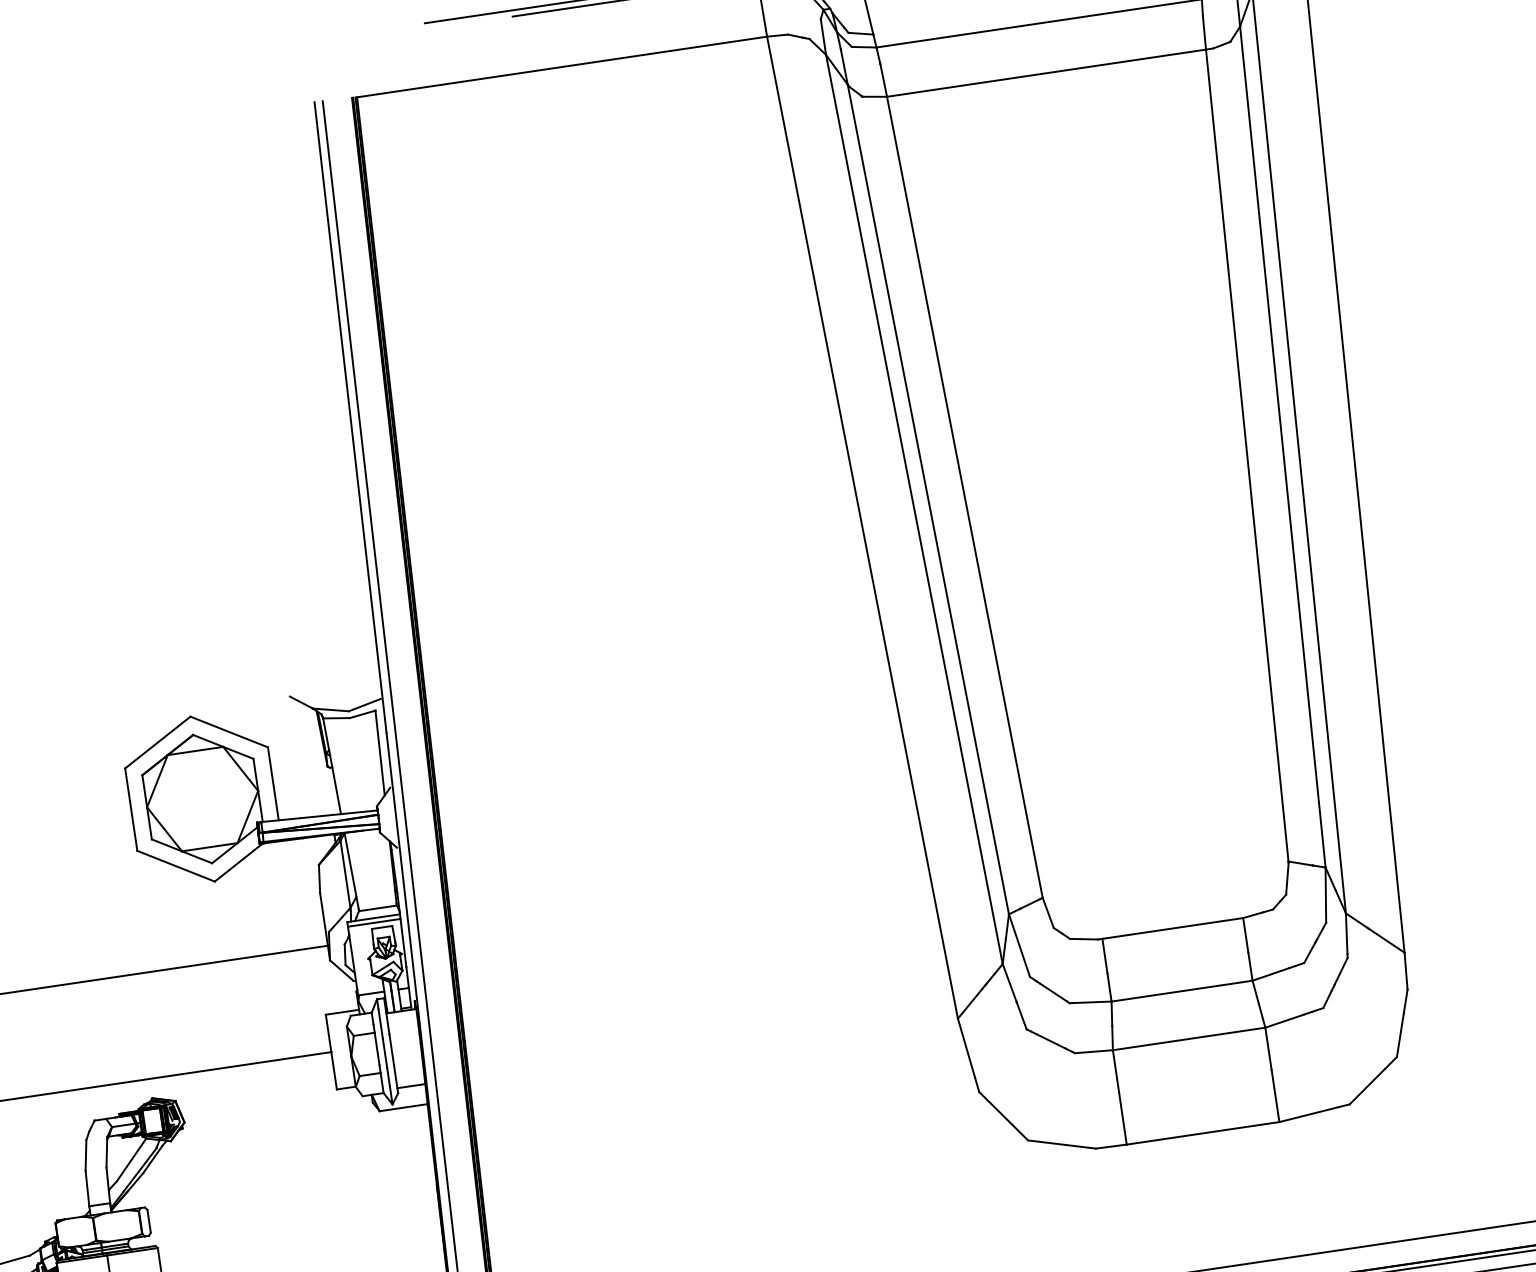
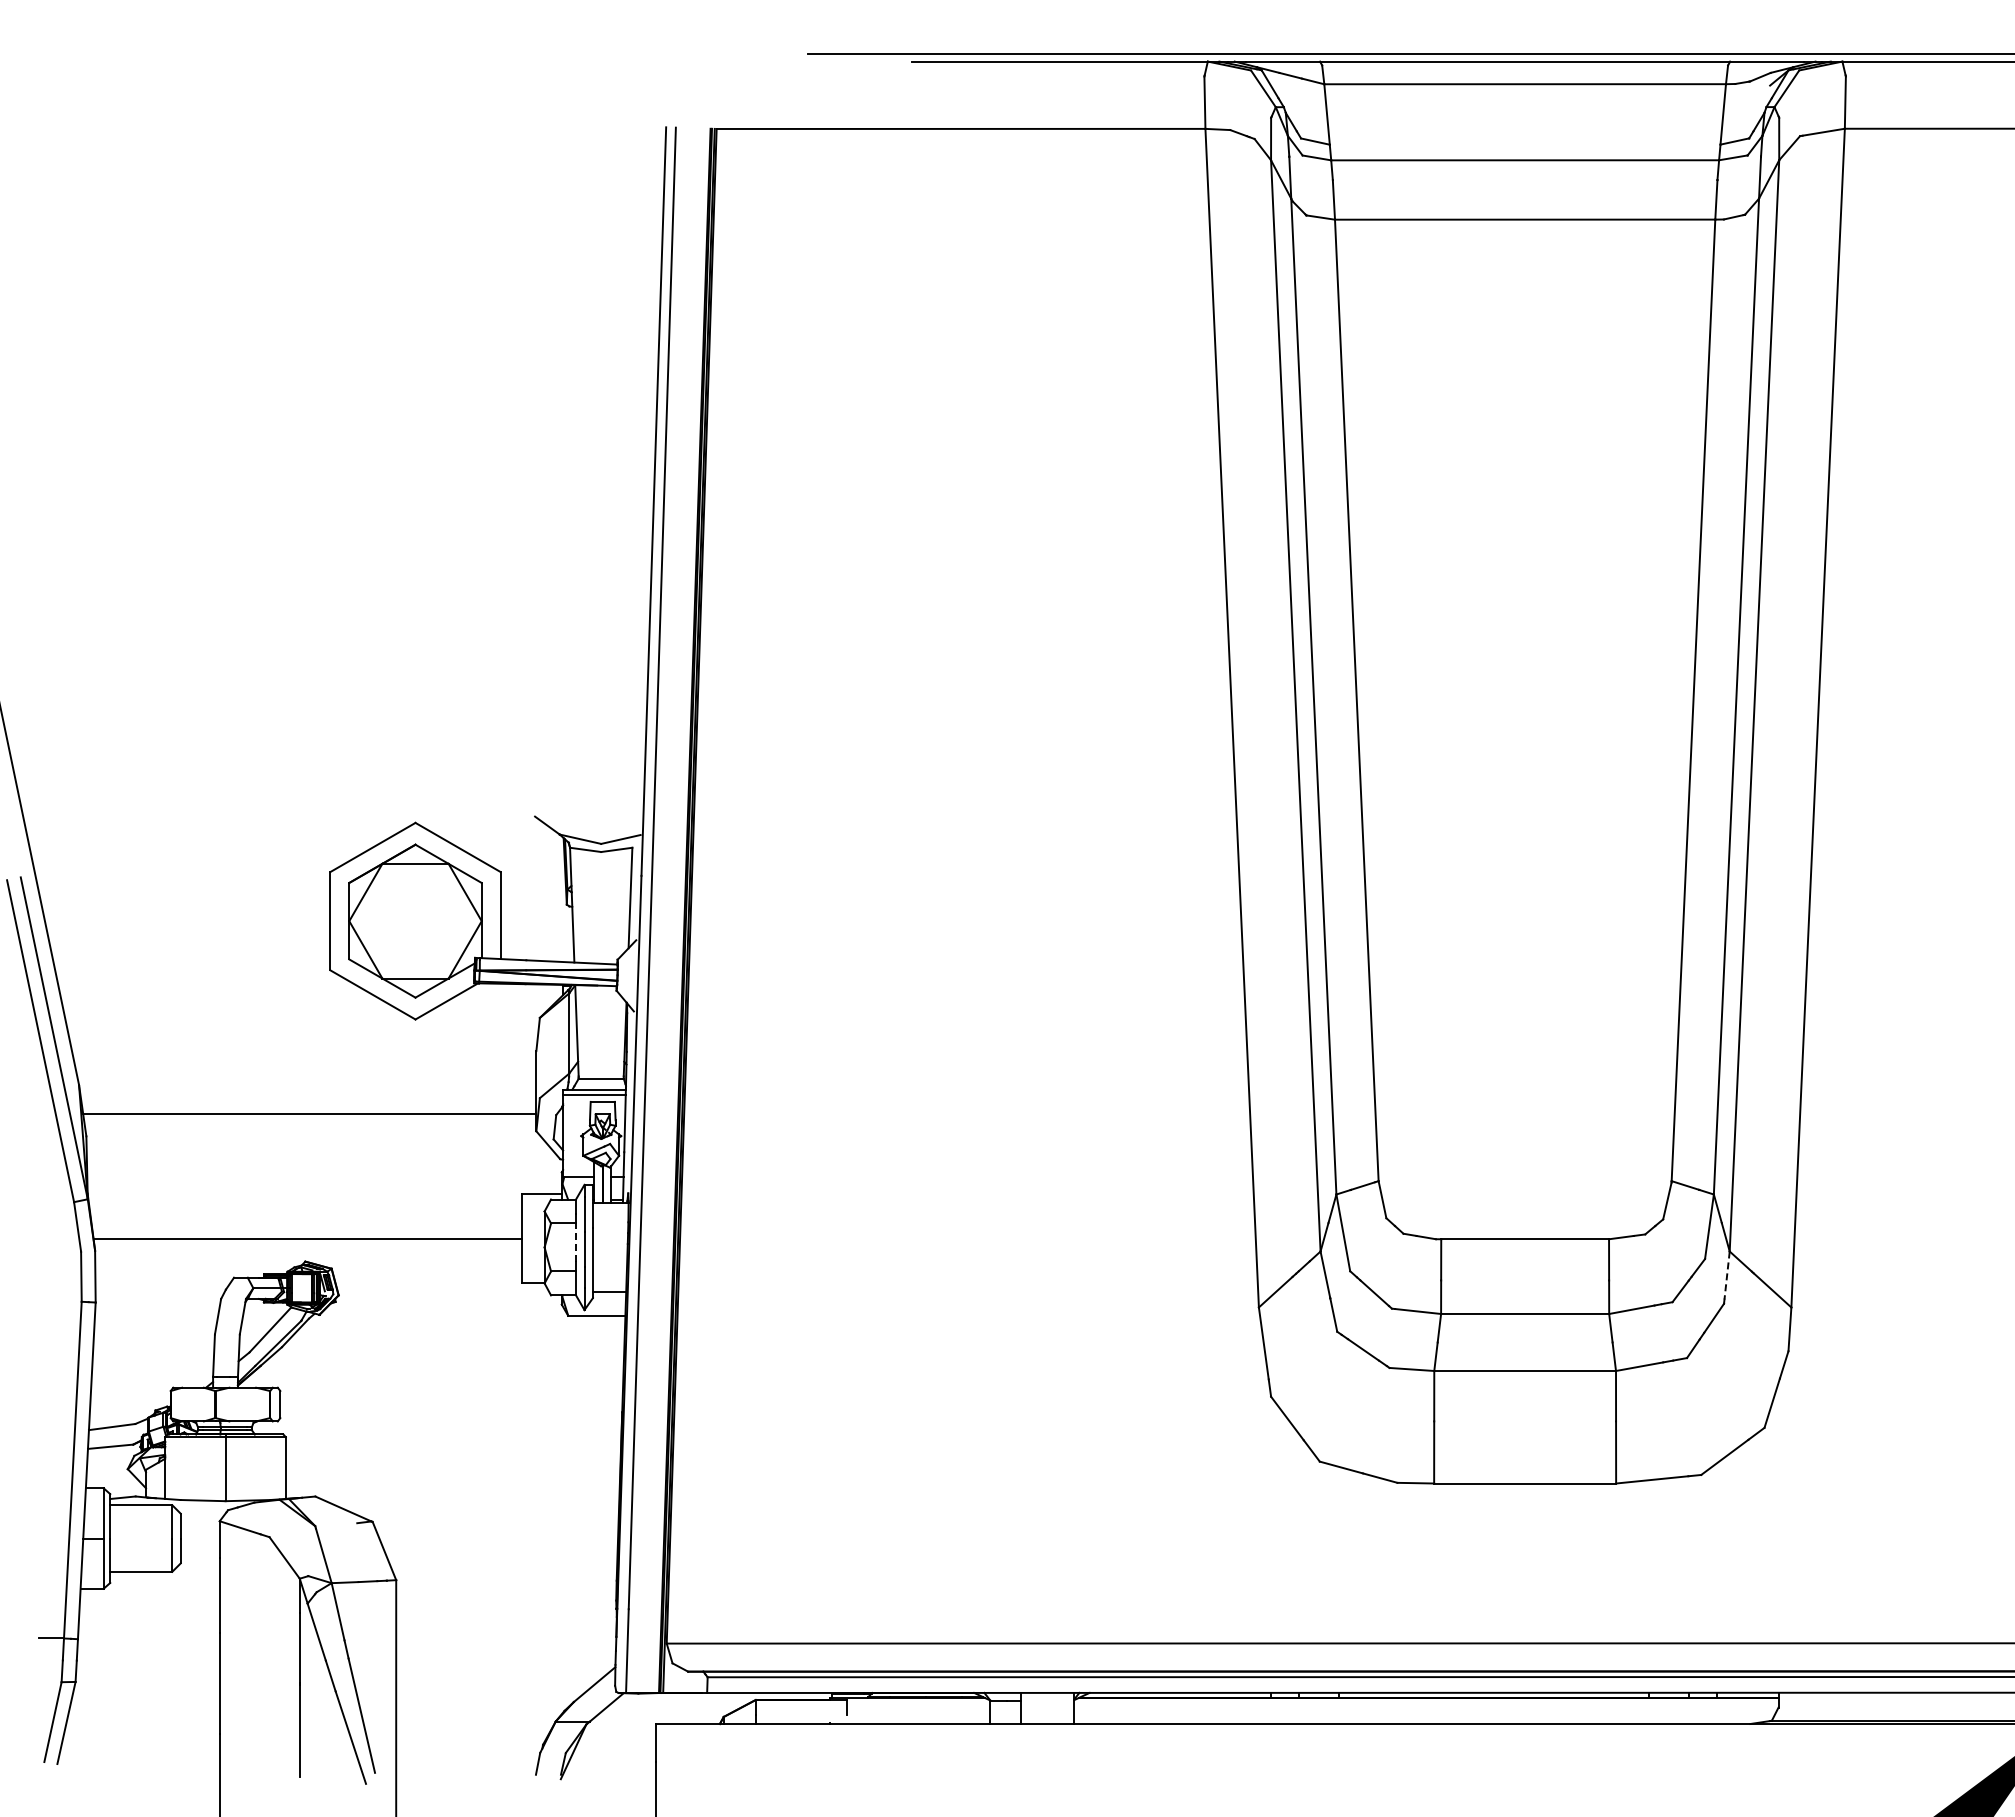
line: (1347, 933) -> (1727, 1275), solid -> dashed
line: (377, 1048) -> (576, 1242), solid -> dashed

